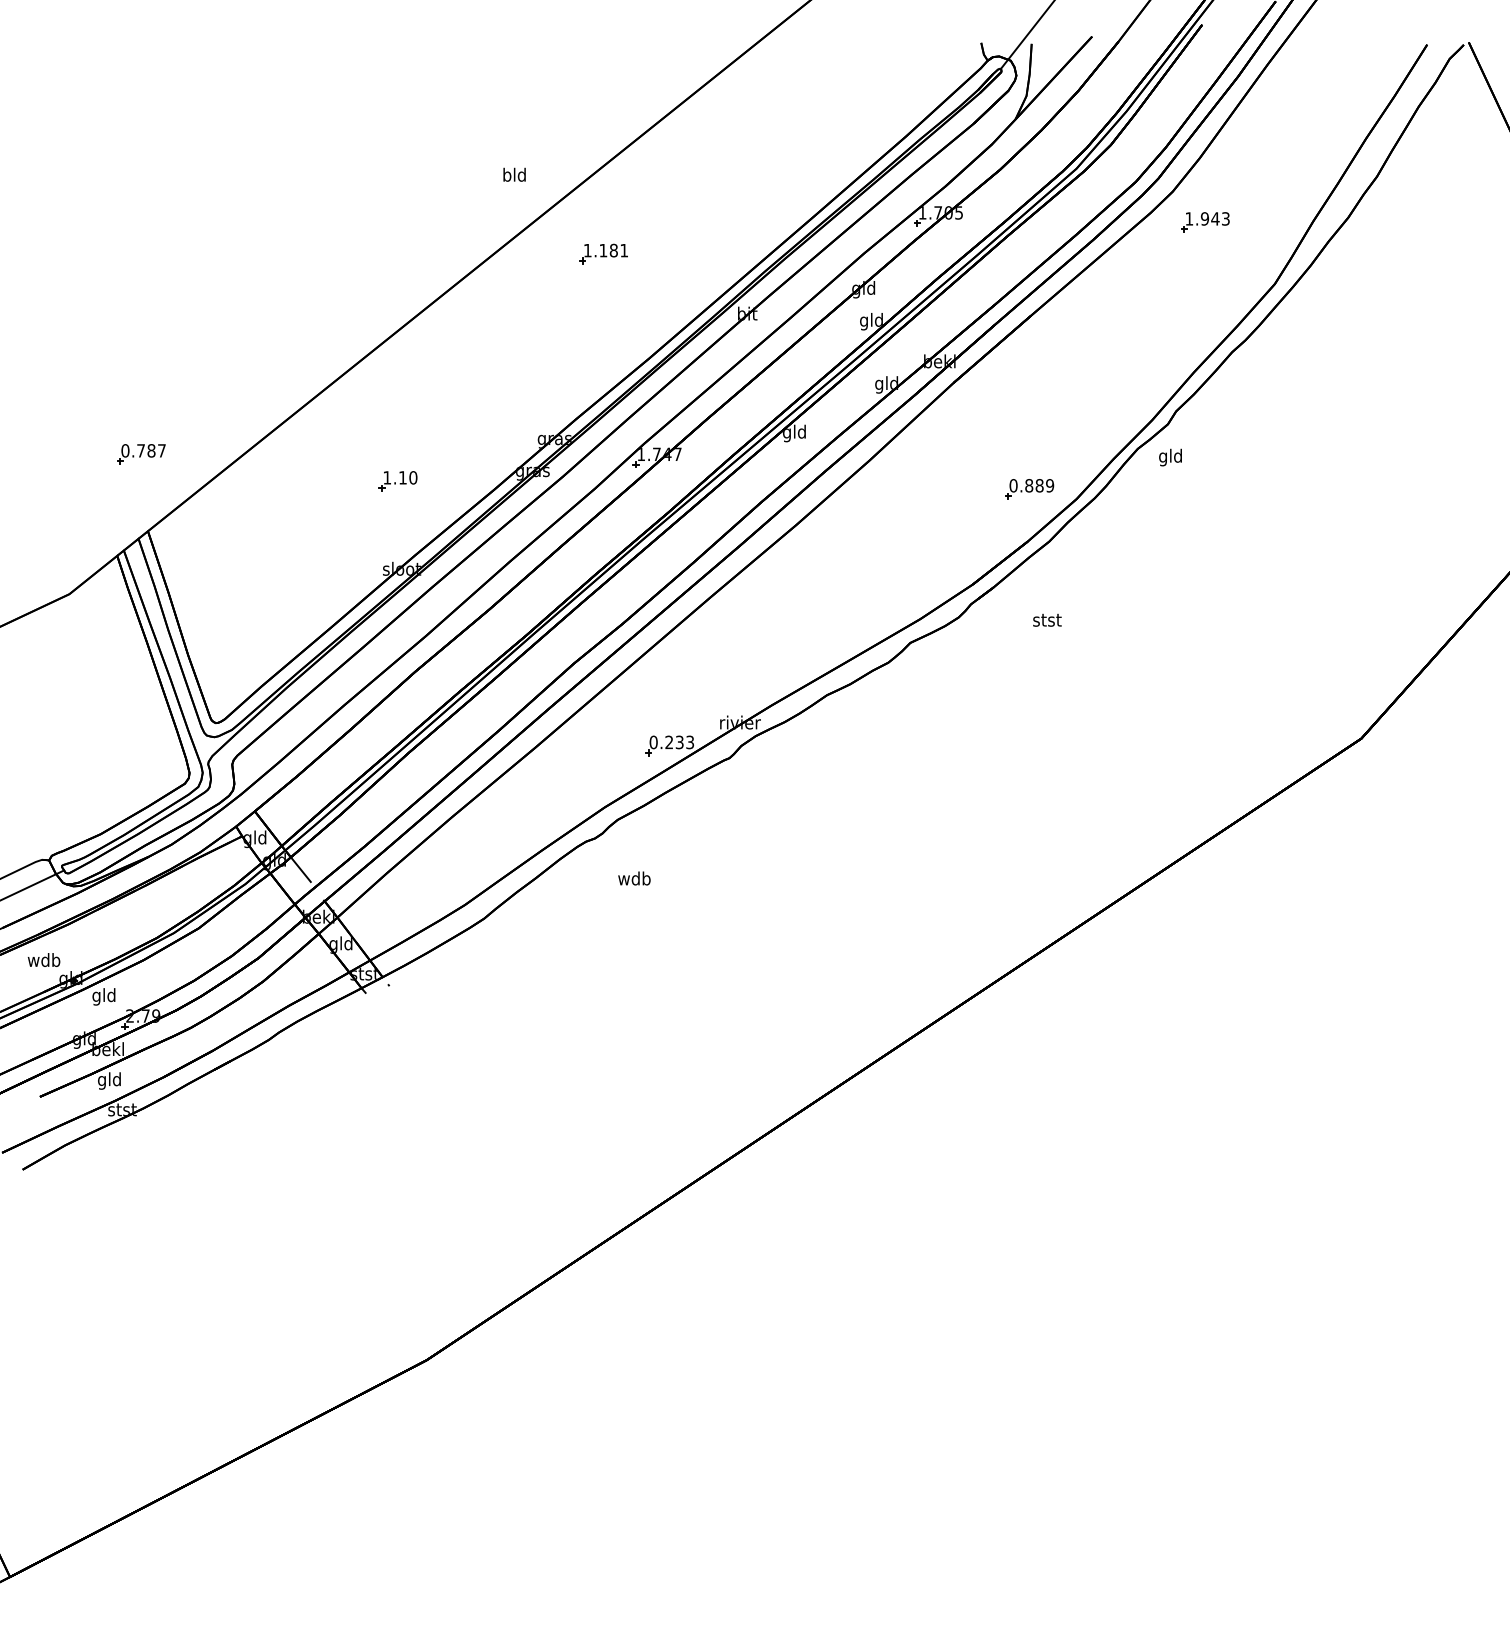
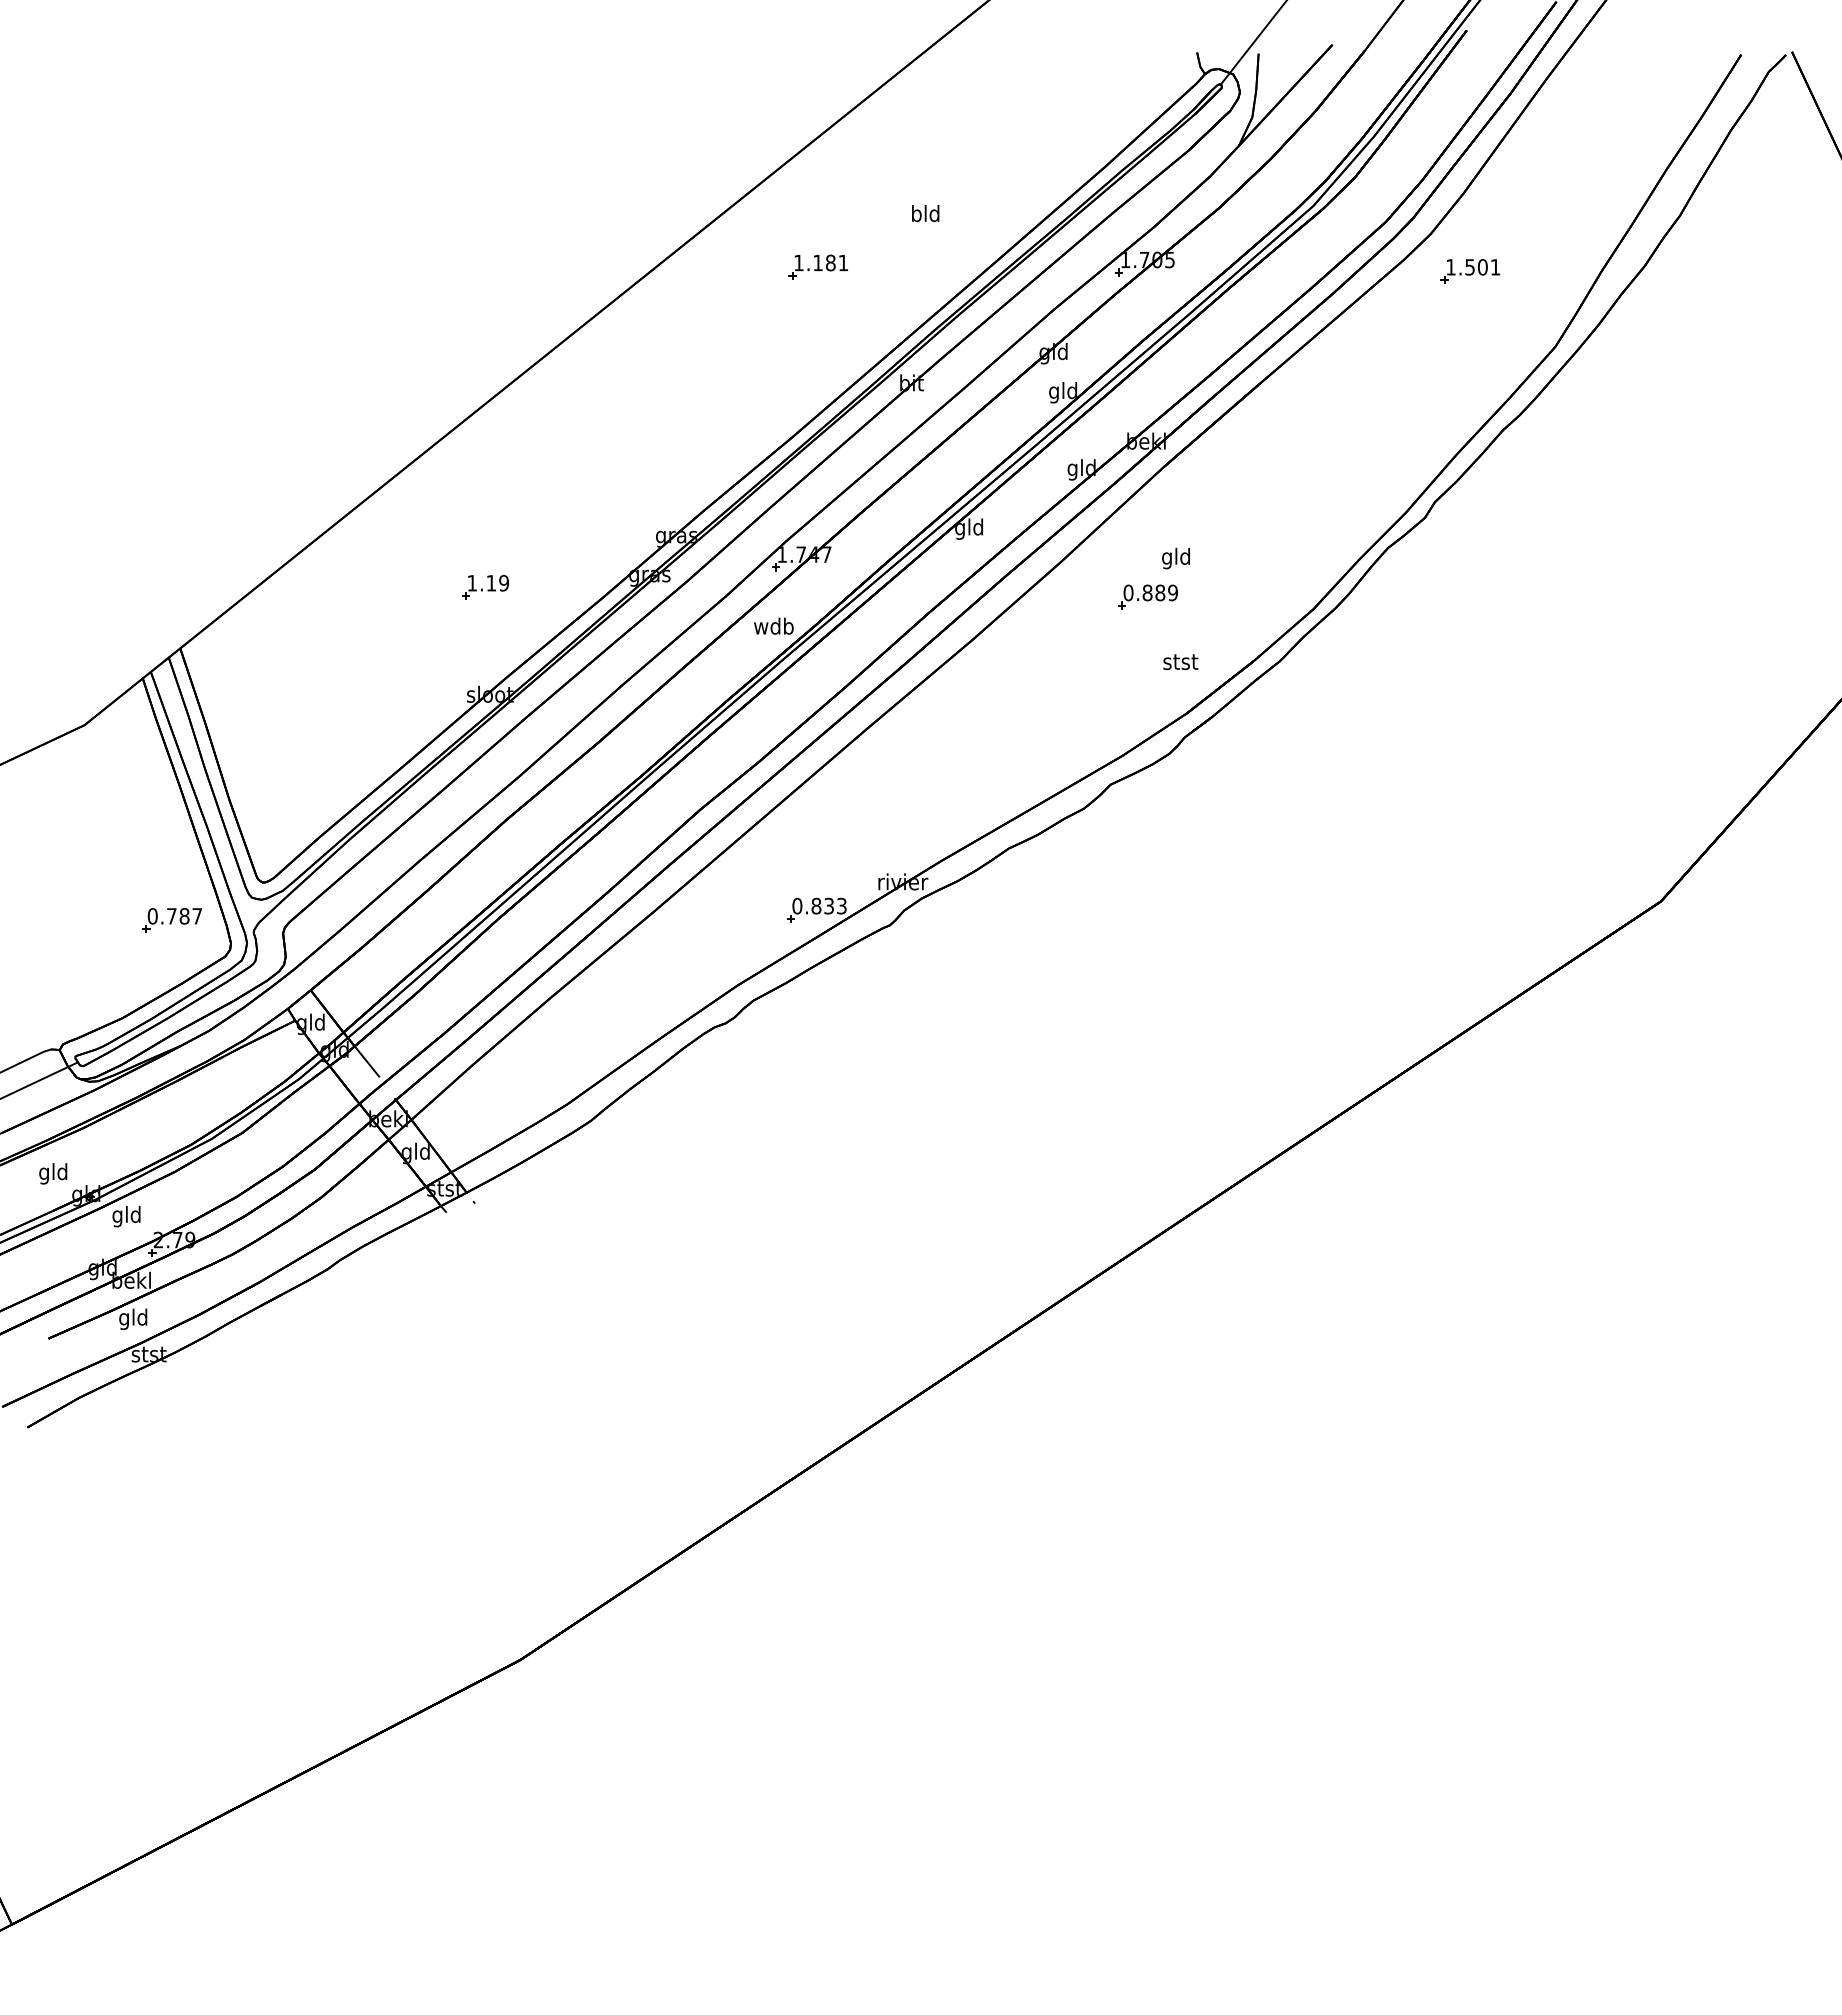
text: (514, 174) -> (925, 213), moved
text: (1215, 219) -> (1482, 267), 1.943 -> 1.501
part: (602, 253) -> (817, 266), moved
part: (140, 454) -> (171, 920), moved
text: (1170, 457) -> (1175, 558), moved
text: (412, 478) -> (503, 583), 1.10 -> 1.19
part: (1029, 488) -> (1147, 596), moved
text: (1047, 620) -> (1180, 662), moved
text: (669, 741) -> (816, 905), 0.233 -> 0.833
text: (634, 877) -> (773, 625), moved
text: (44, 961) -> (53, 1173), wdb -> gld

